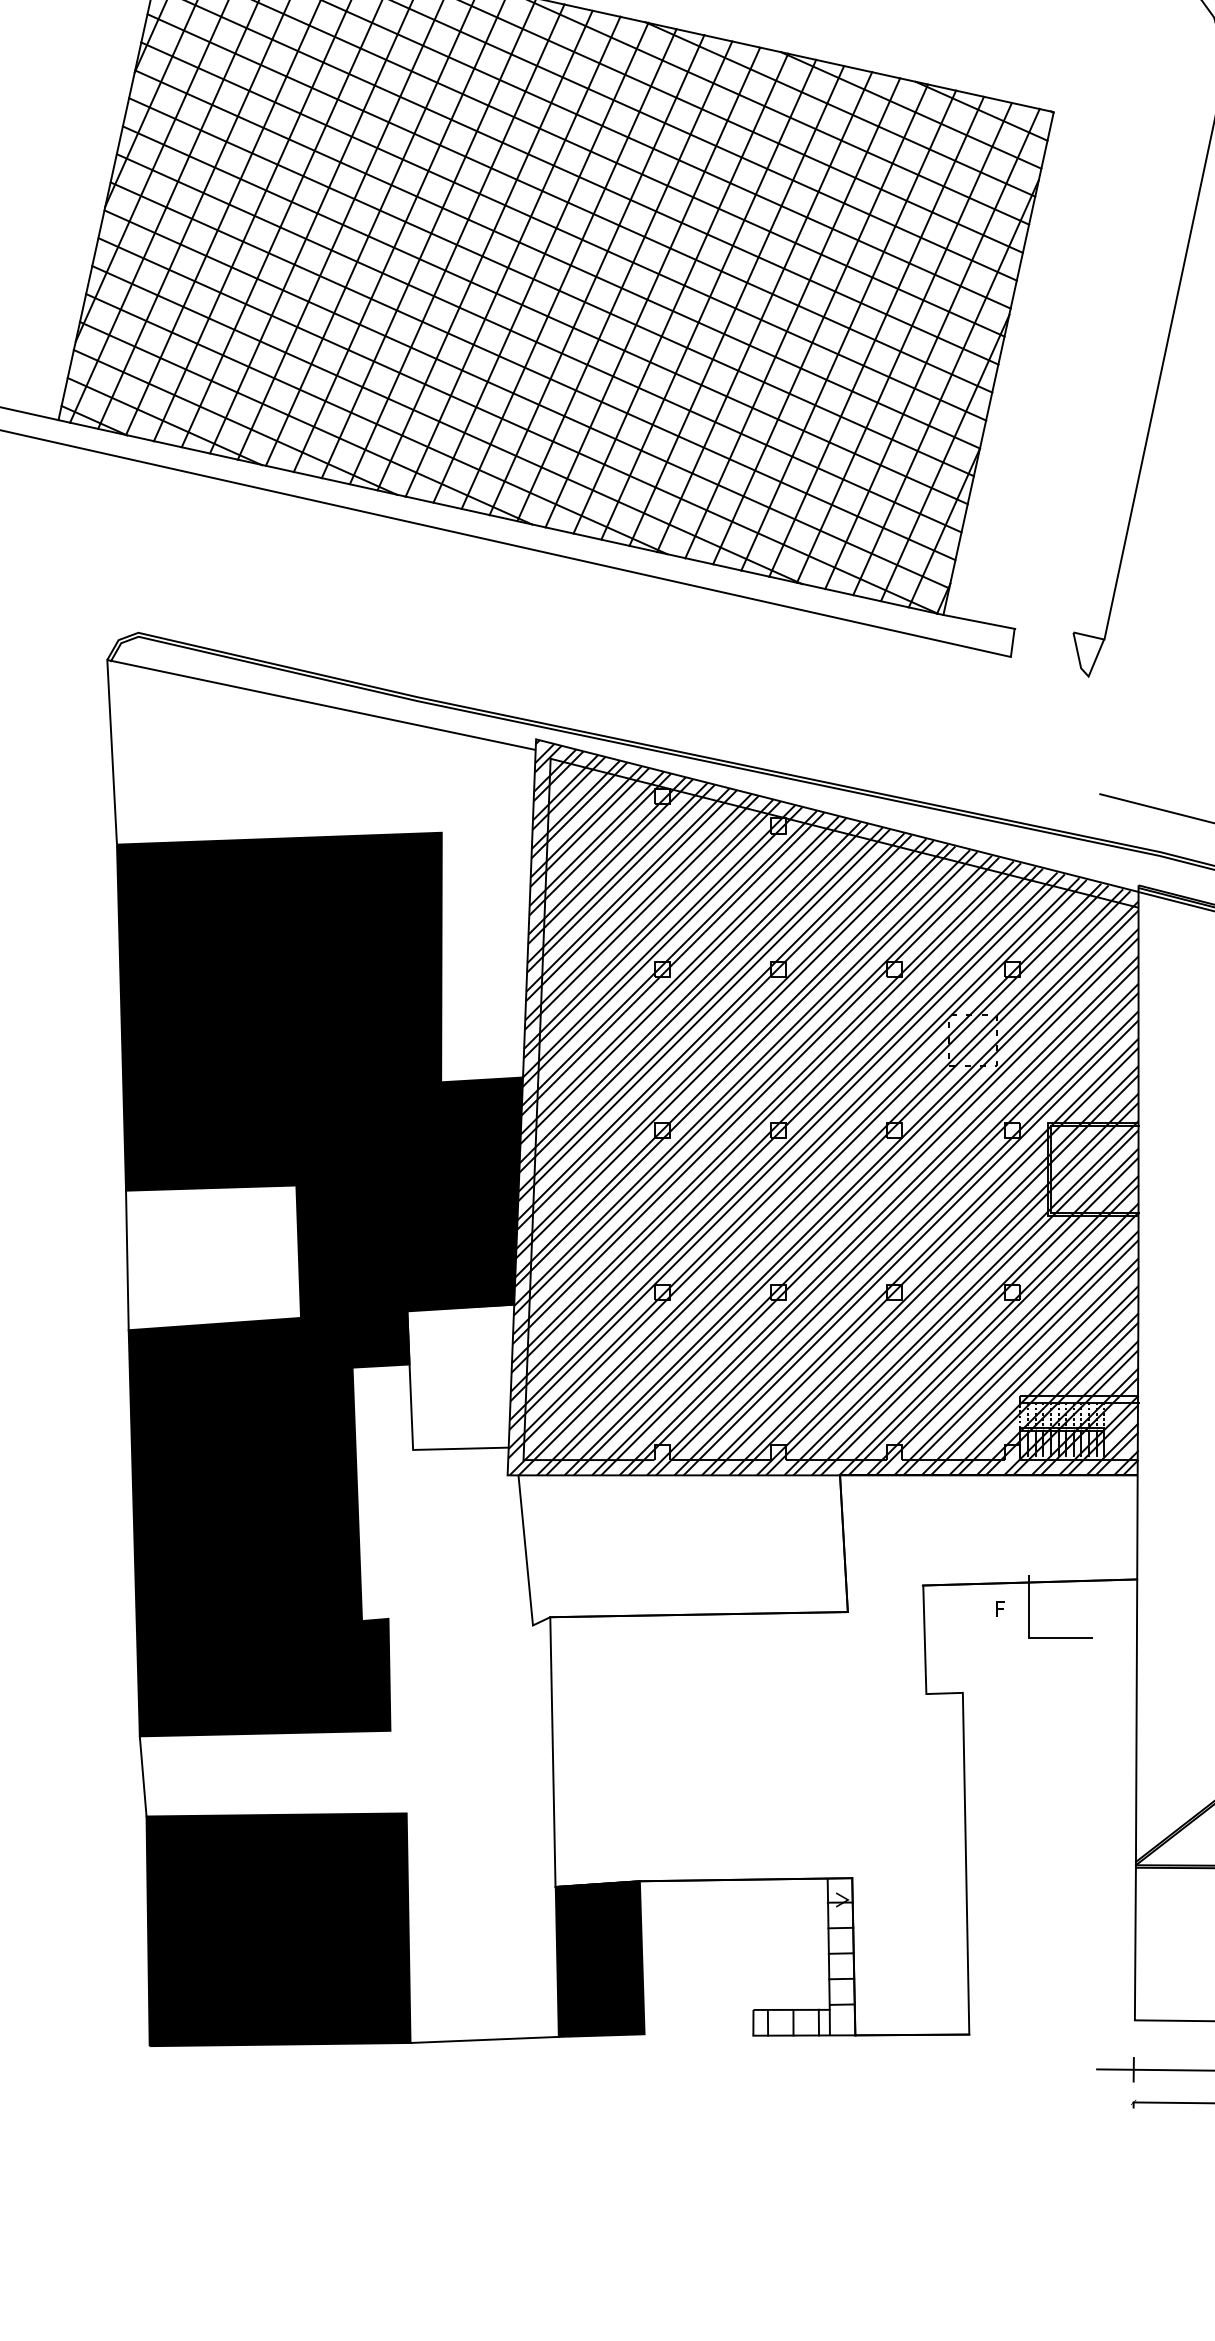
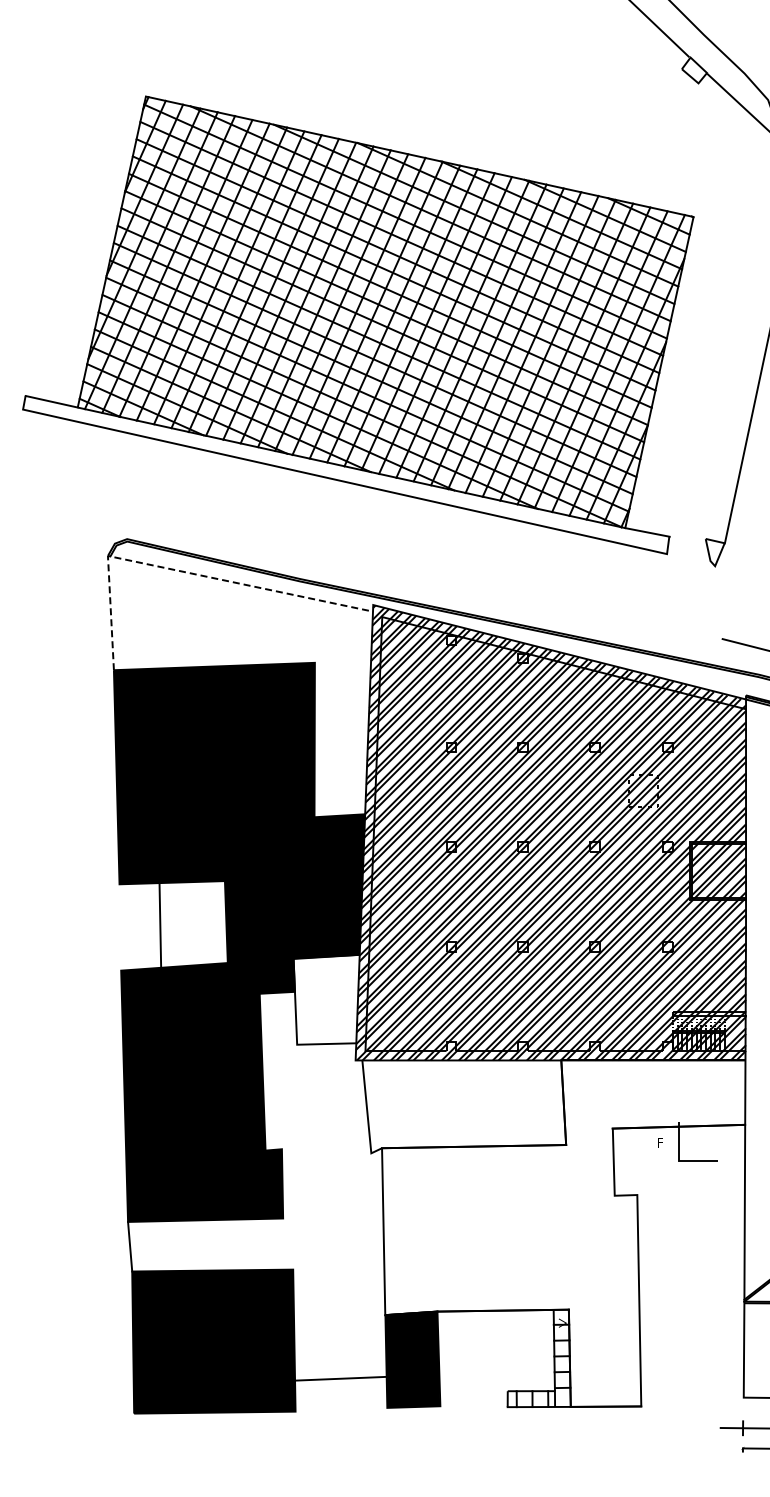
line: (231, 685) -> (184, 571), solid -> dashed
line: (127, 1260) -> (160, 926), moved
line: (484, 2039) -> (340, 1378), moved

